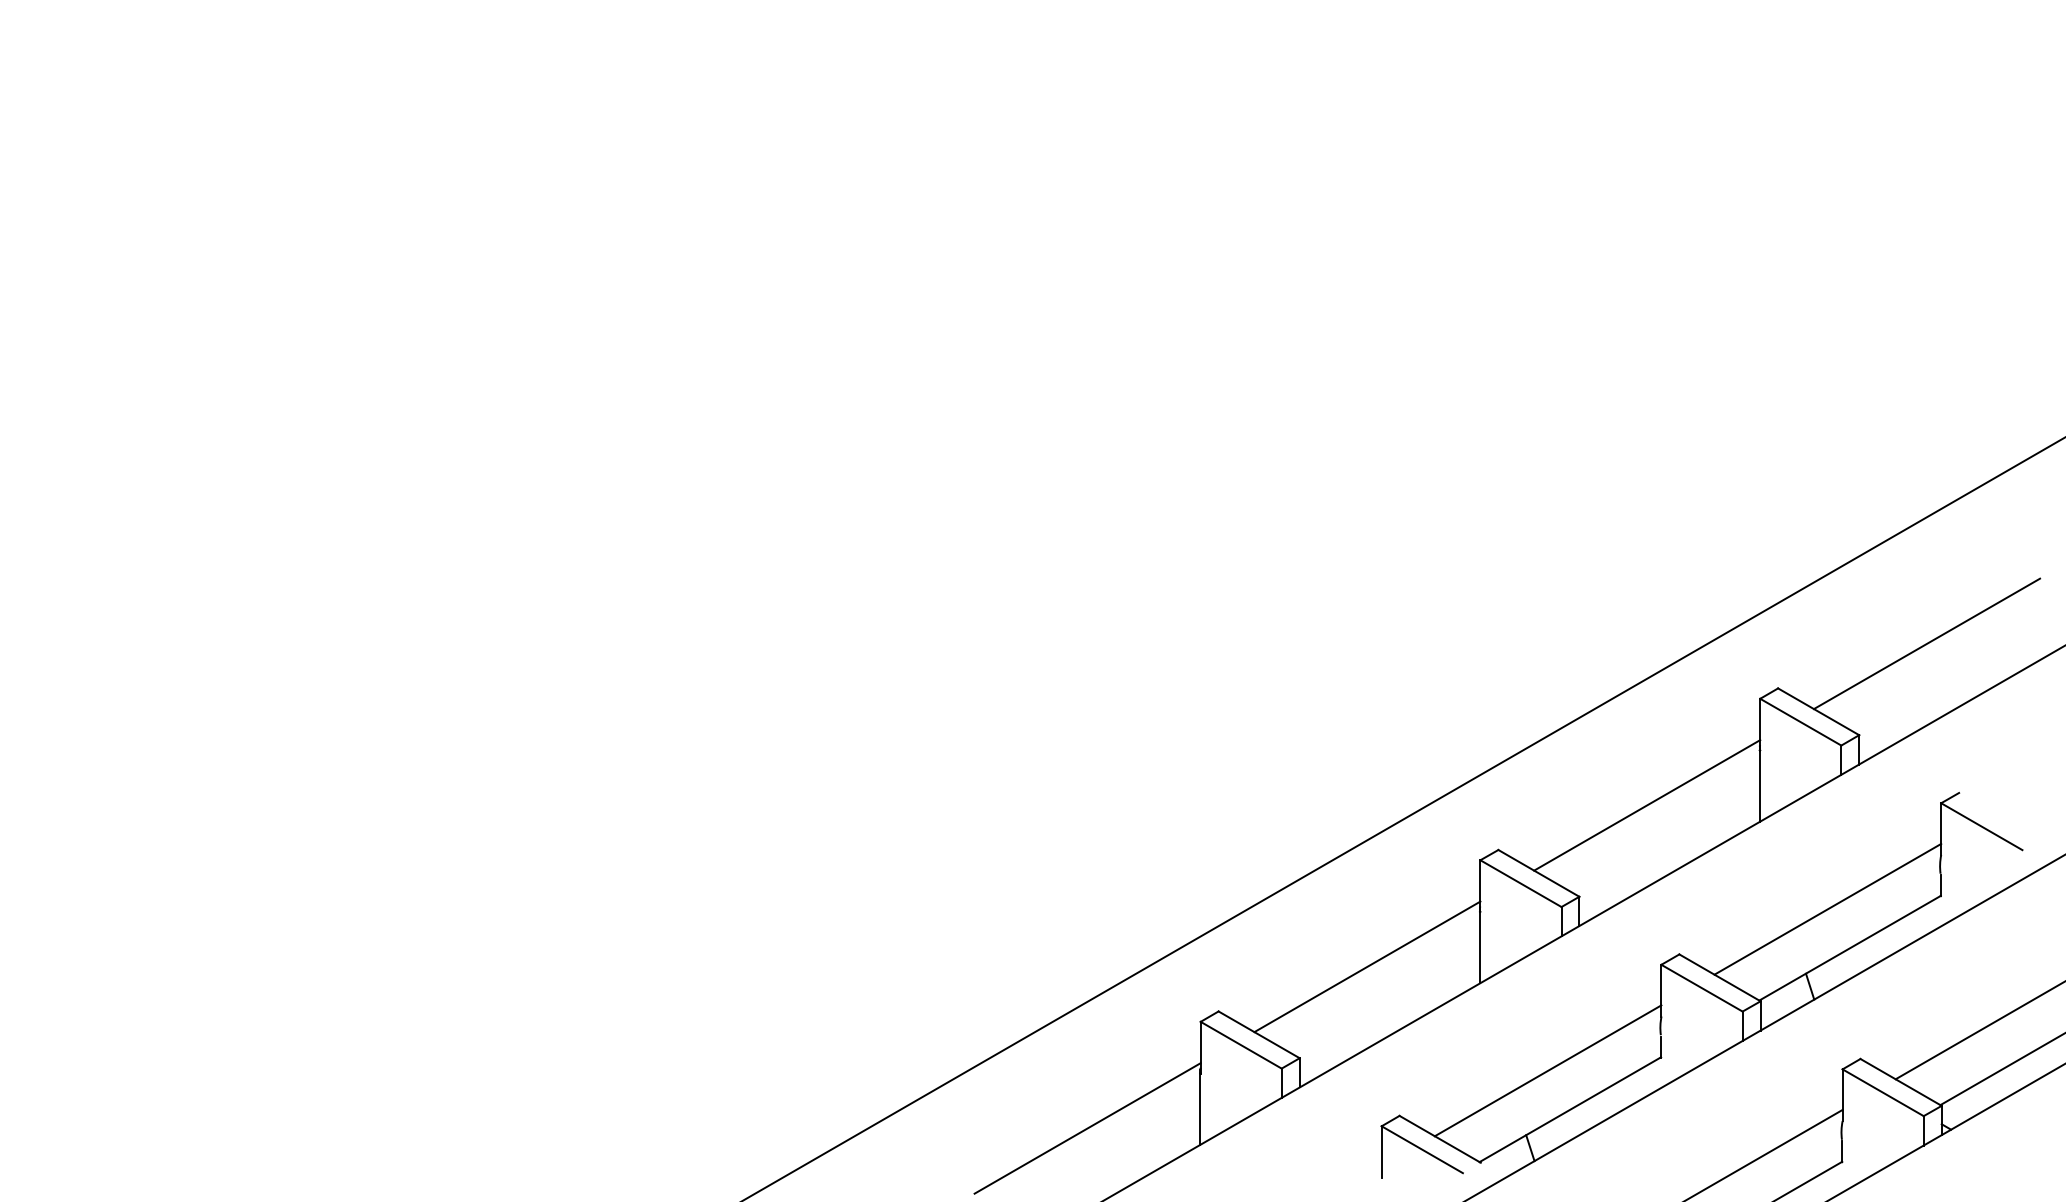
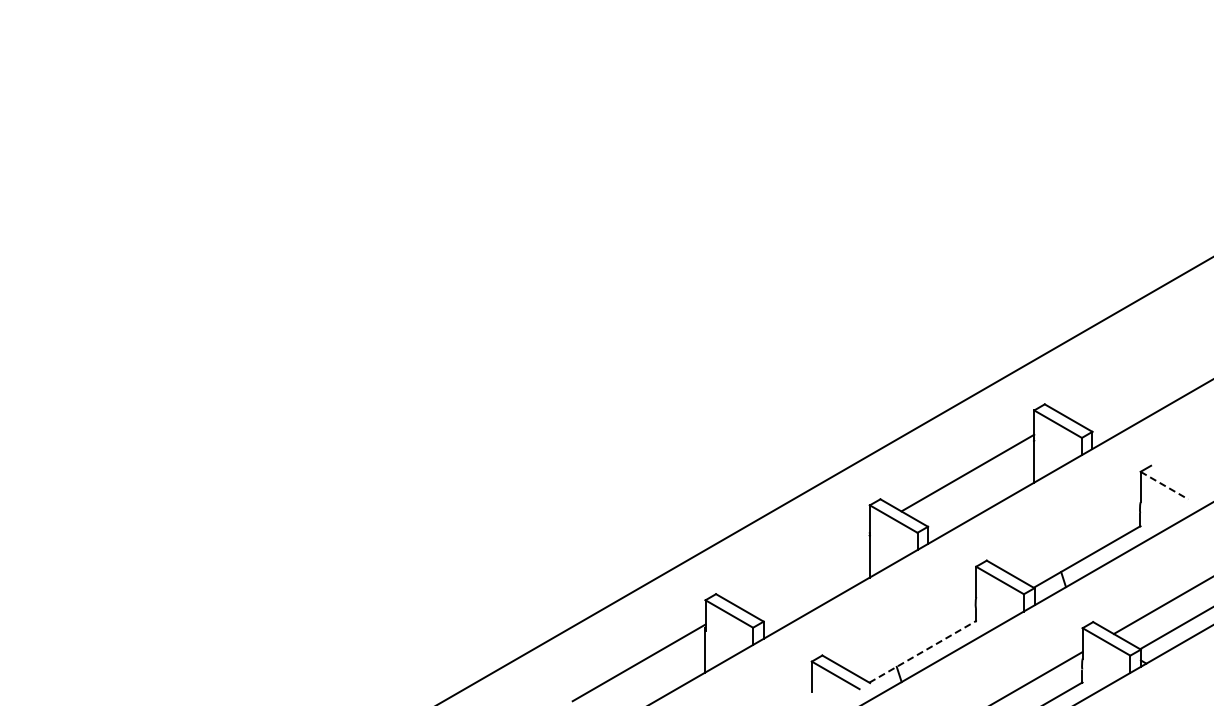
line: (1925, 642) -> (1131, 377), removed
line: (1981, 826) -> (1164, 485), solid -> dashed
line: (1826, 908) -> (1073, 533), removed
line: (1367, 966) -> (803, 567), removed
line: (1547, 1069) -> (909, 628), removed
line: (1569, 1109) -> (922, 651), solid -> dashed

